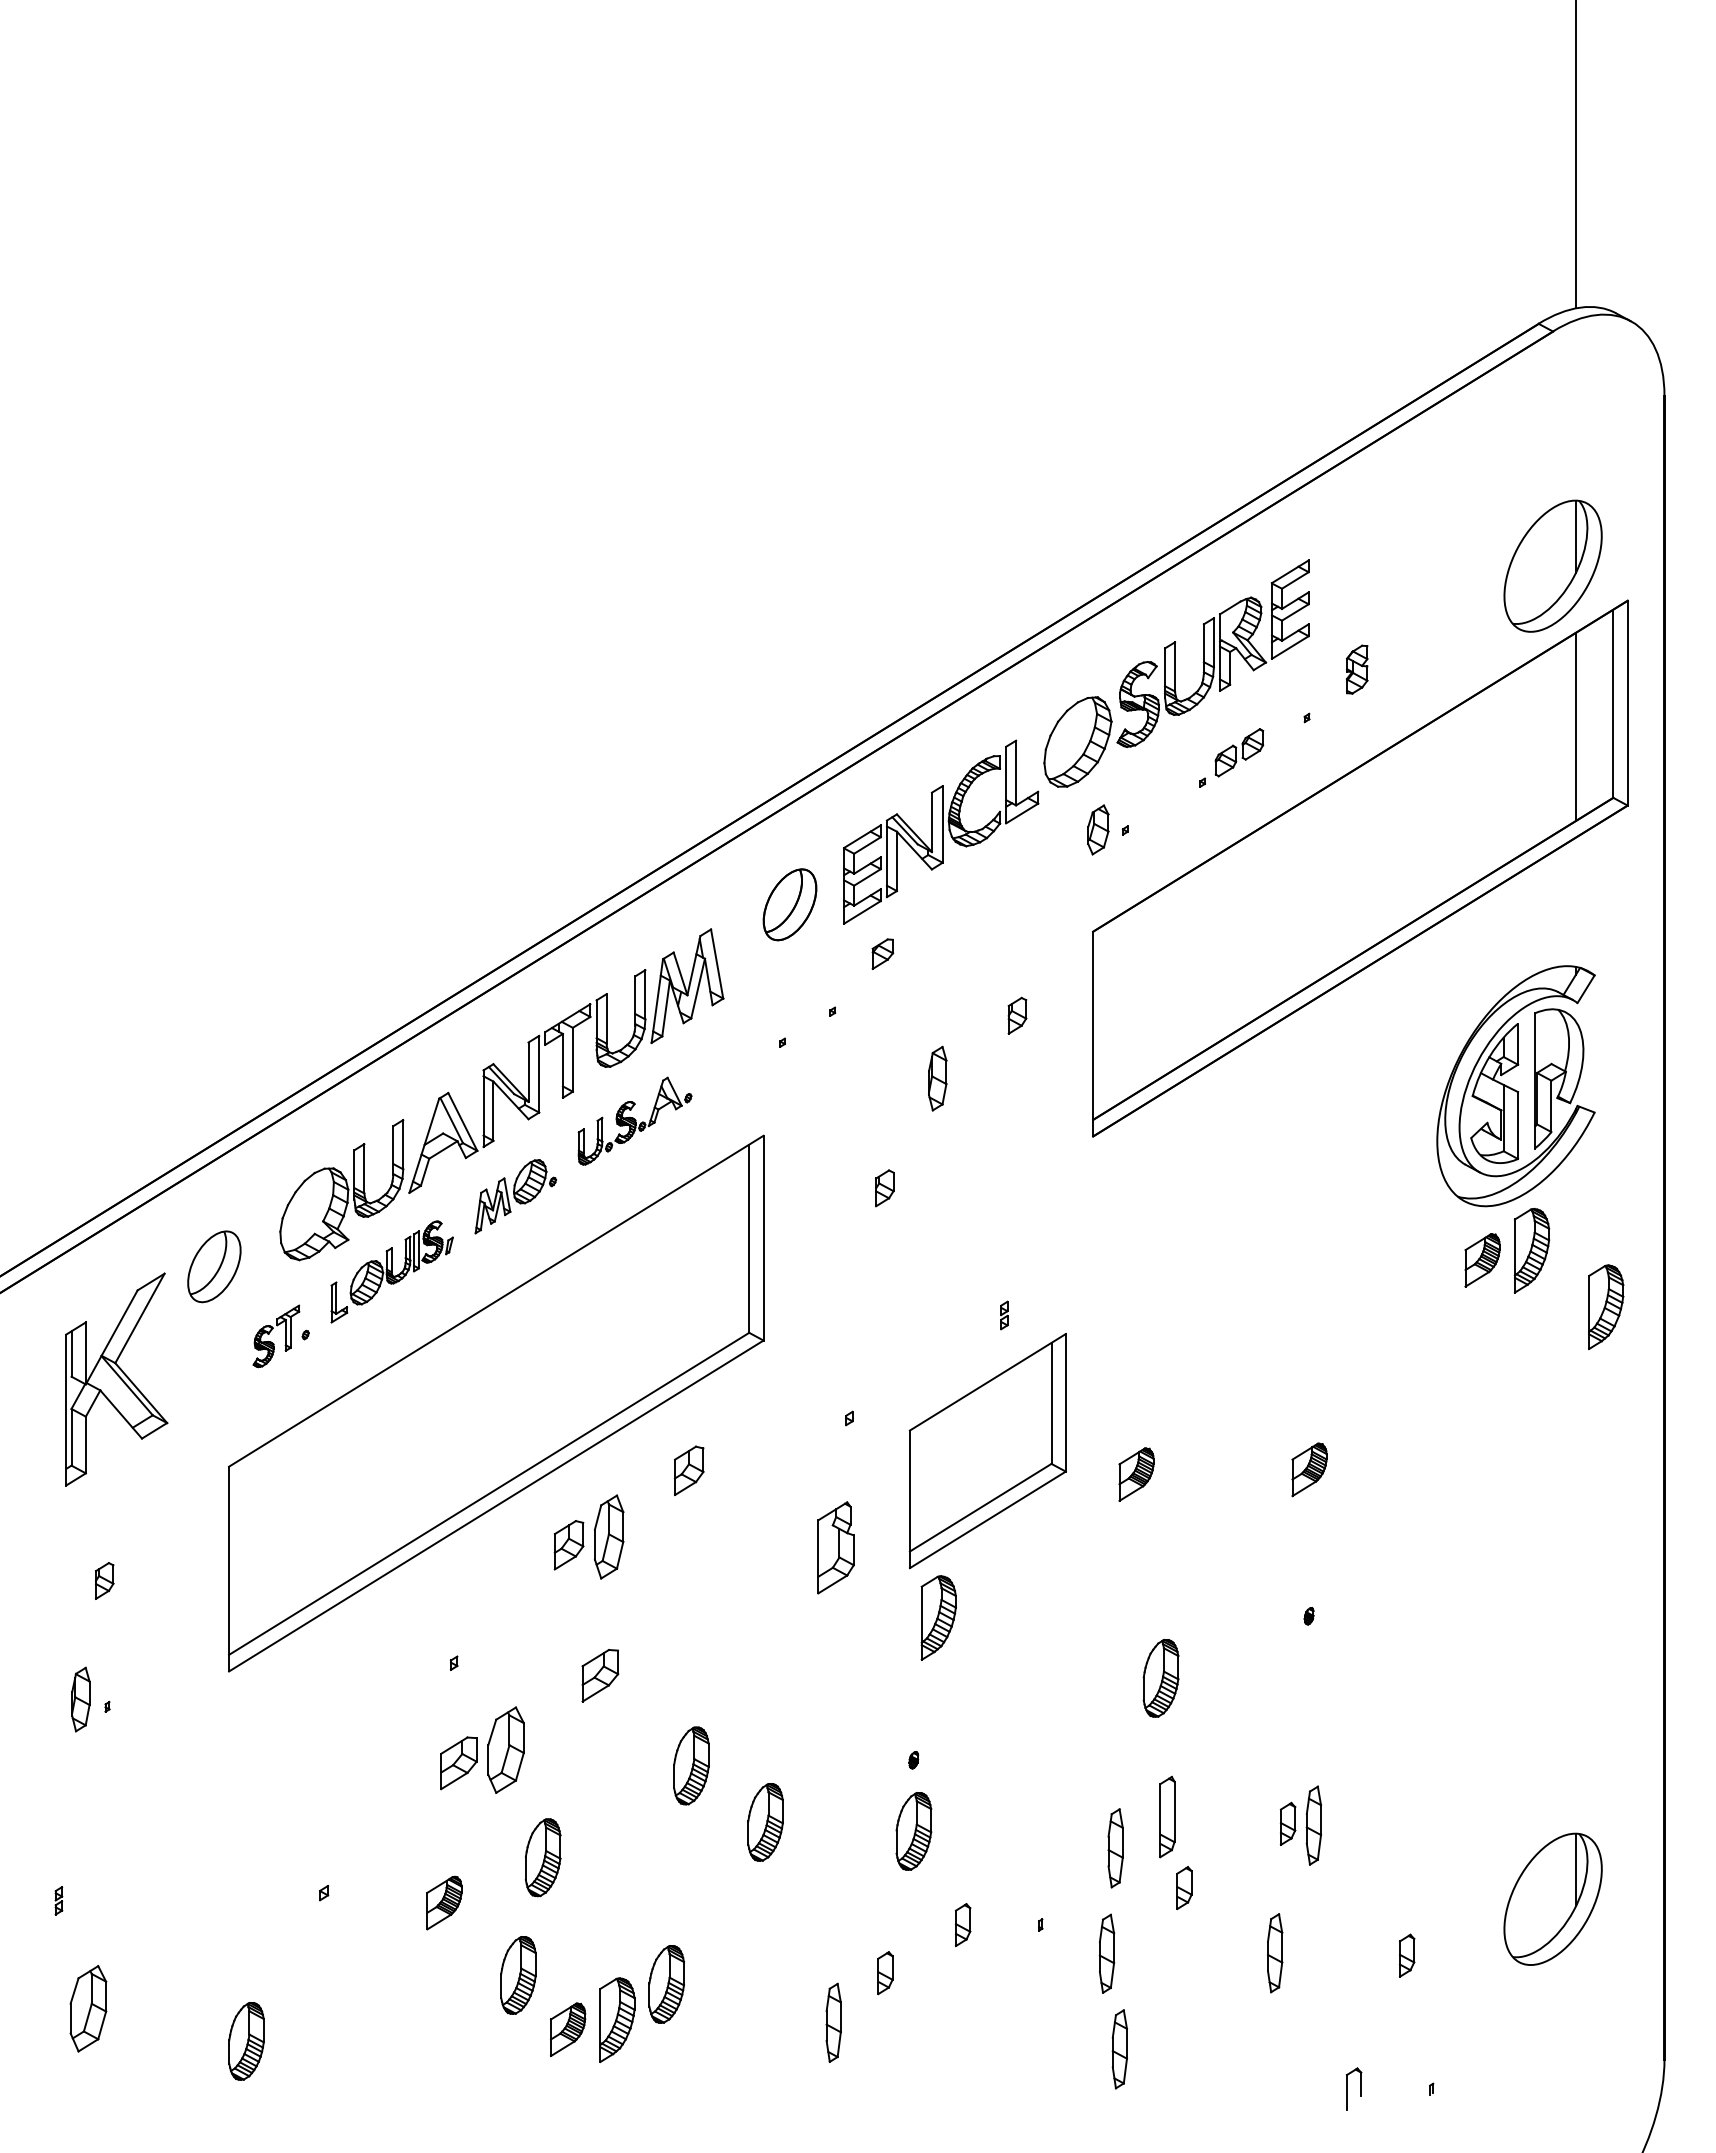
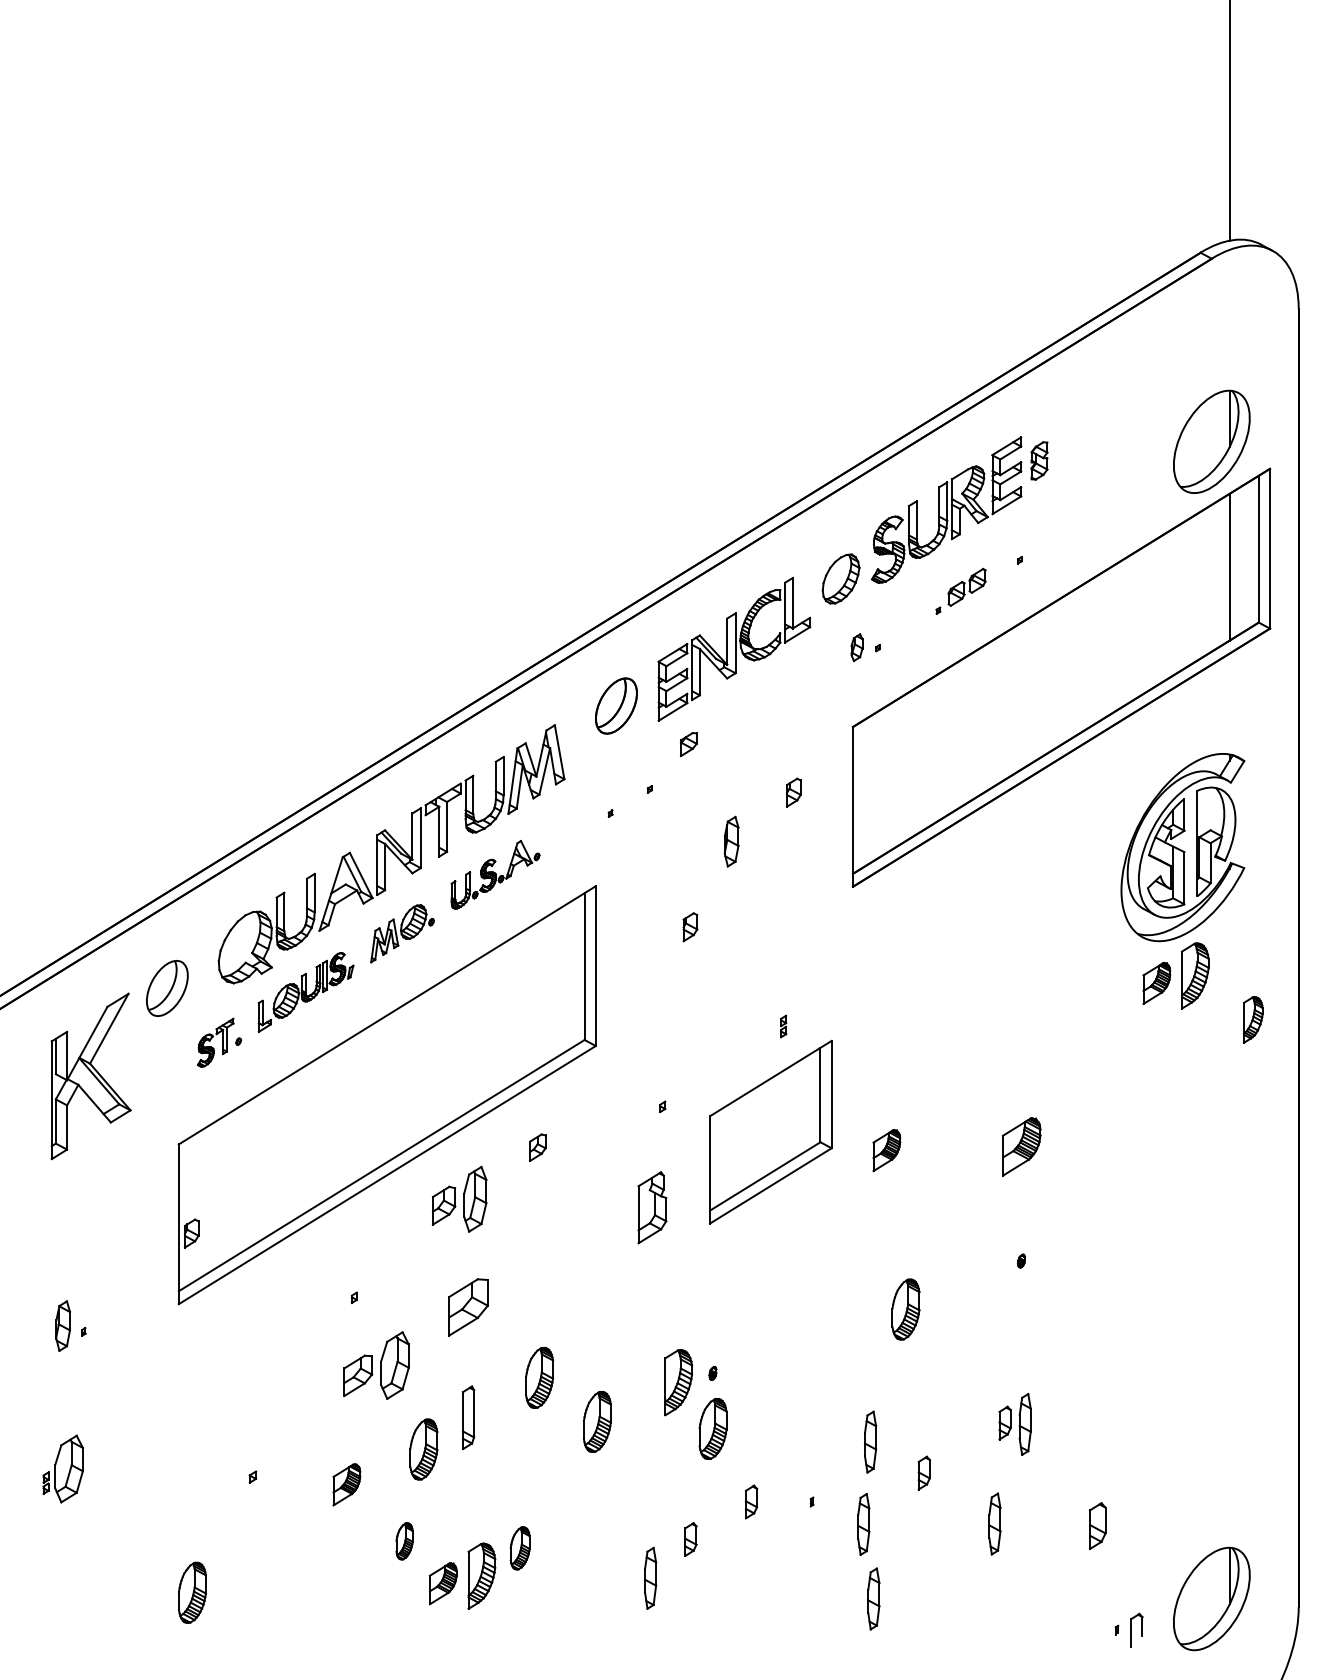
part: (1357, 669) -> (1039, 460), moved
part: (1077, 741) -> (840, 578), size x0.7
part: (1098, 829) -> (857, 647), size x0.7
part: (1606, 1306) -> (1253, 1019), size x0.7
part: (1309, 1469) -> (1021, 1146), size x1.4
part: (689, 1470) -> (538, 1147), size x0.7
part: (104, 1580) -> (191, 1233), moved
part: (938, 1617) -> (678, 1382), moved
part: (600, 1675) -> (468, 1307), size x1.4
part: (1167, 1816) -> (468, 1417), moved
part: (1552, 1898) -> (1211, 1598), moved
part: (1407, 1955) -> (1098, 1525), size x1.4
part: (518, 1975) -> (404, 1541), size x0.6
part: (666, 1984) -> (520, 1548), size x0.7
part: (88, 2008) -> (69, 1468), moved
part: (1354, 2088) -> (1137, 1629), moved

